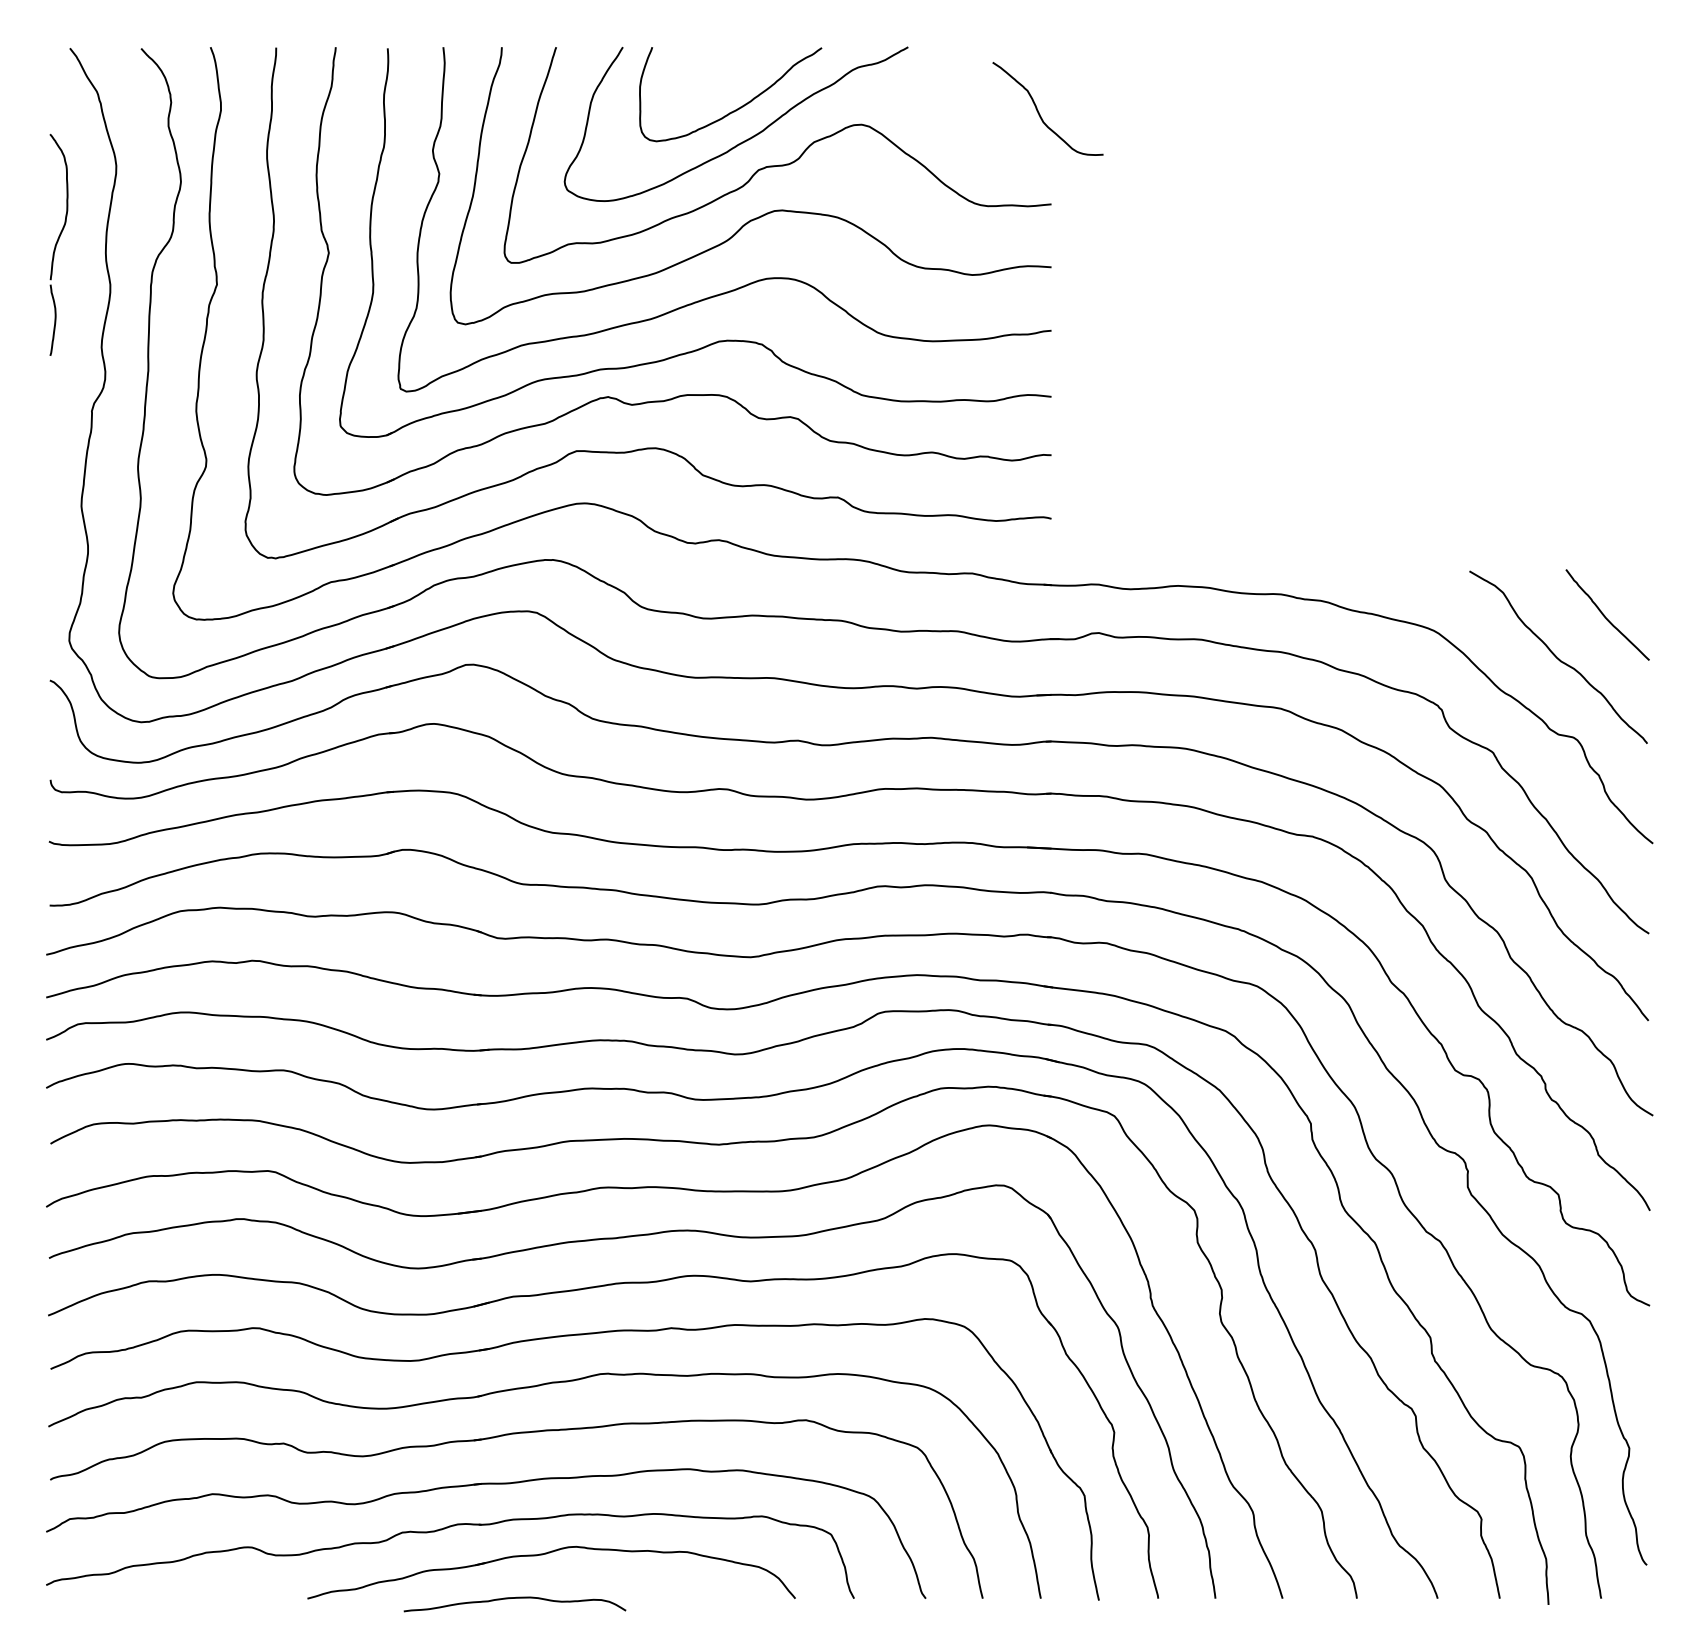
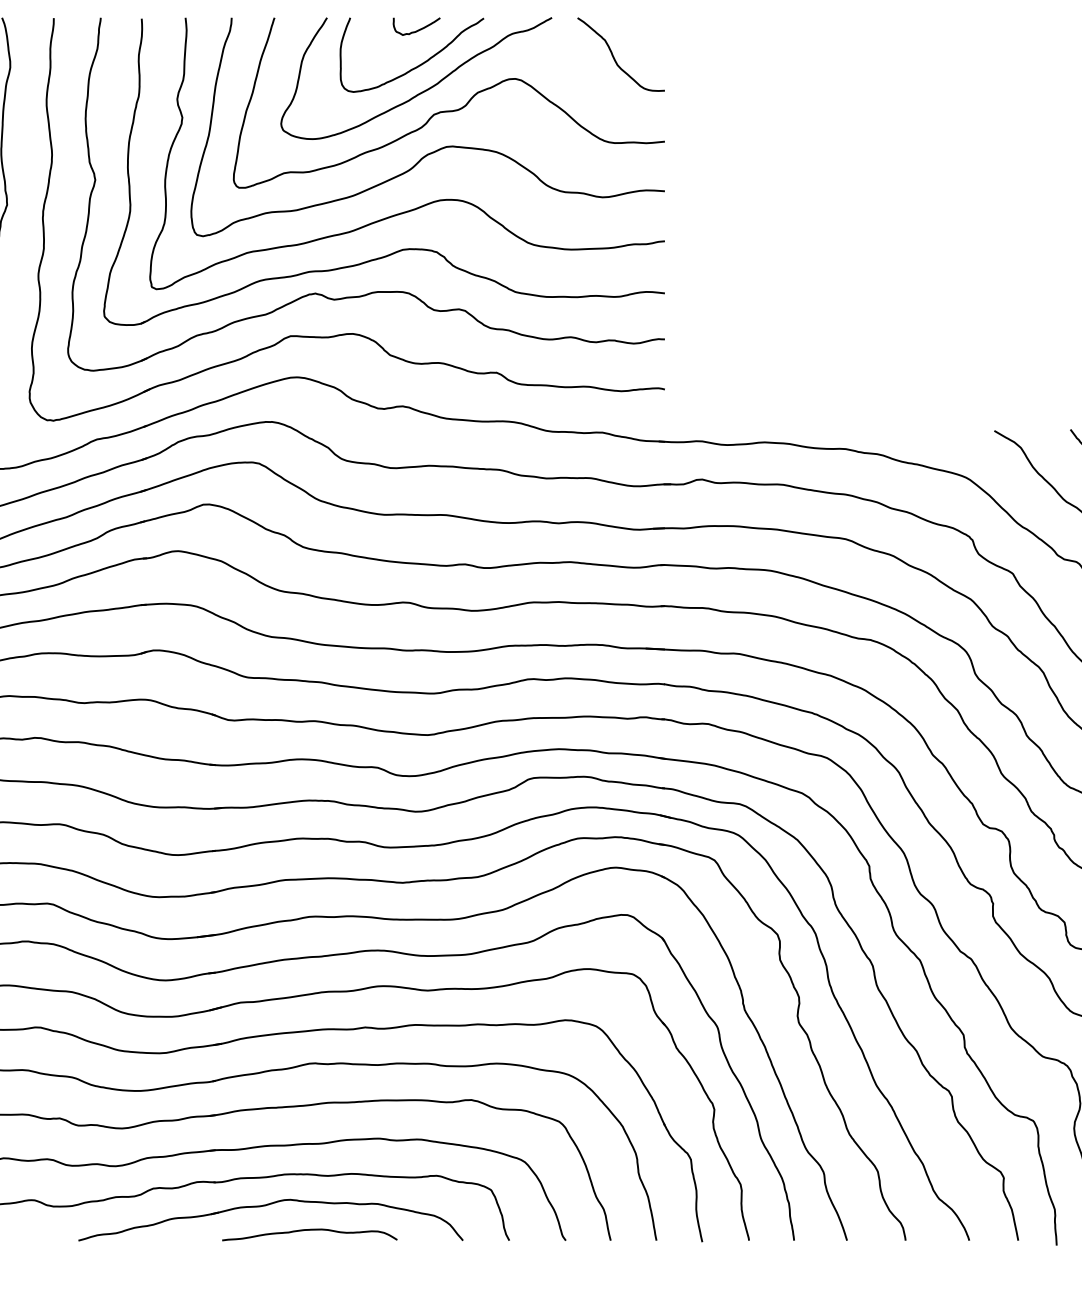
curve: (738, 62) -> (418, 29), added
curve: (1039, 112) -> (614, 57), moved
curve: (514, 1598) -> (309, 1230), moved

